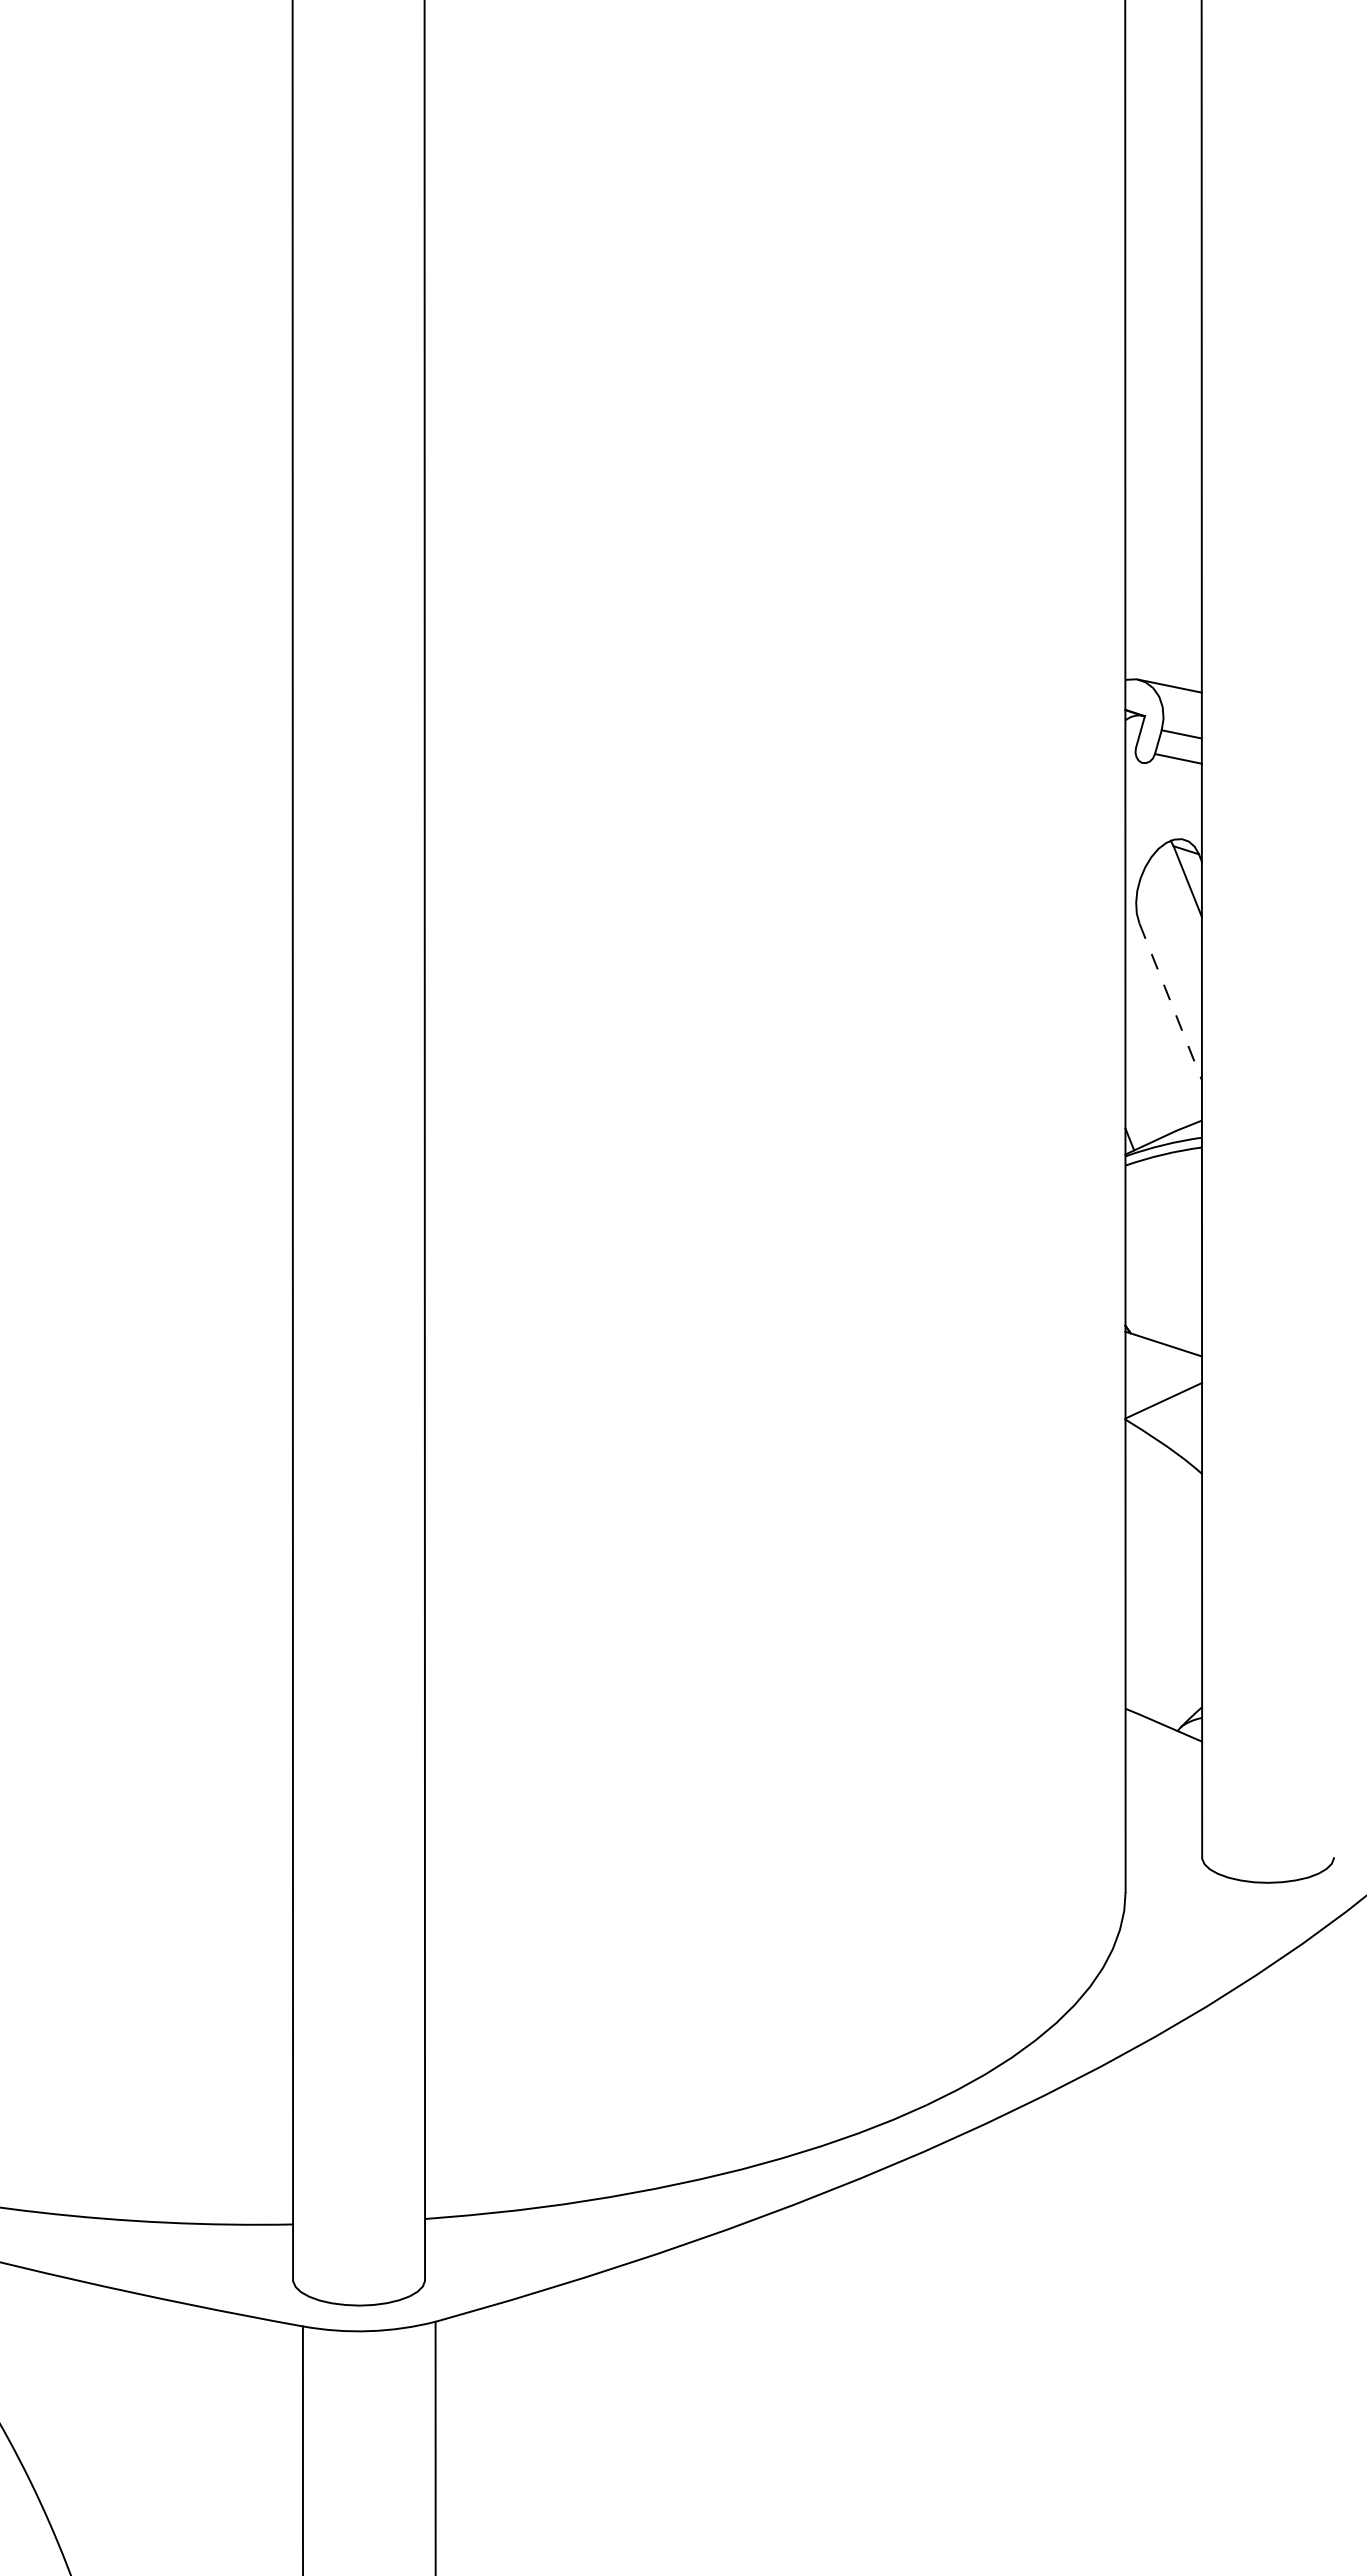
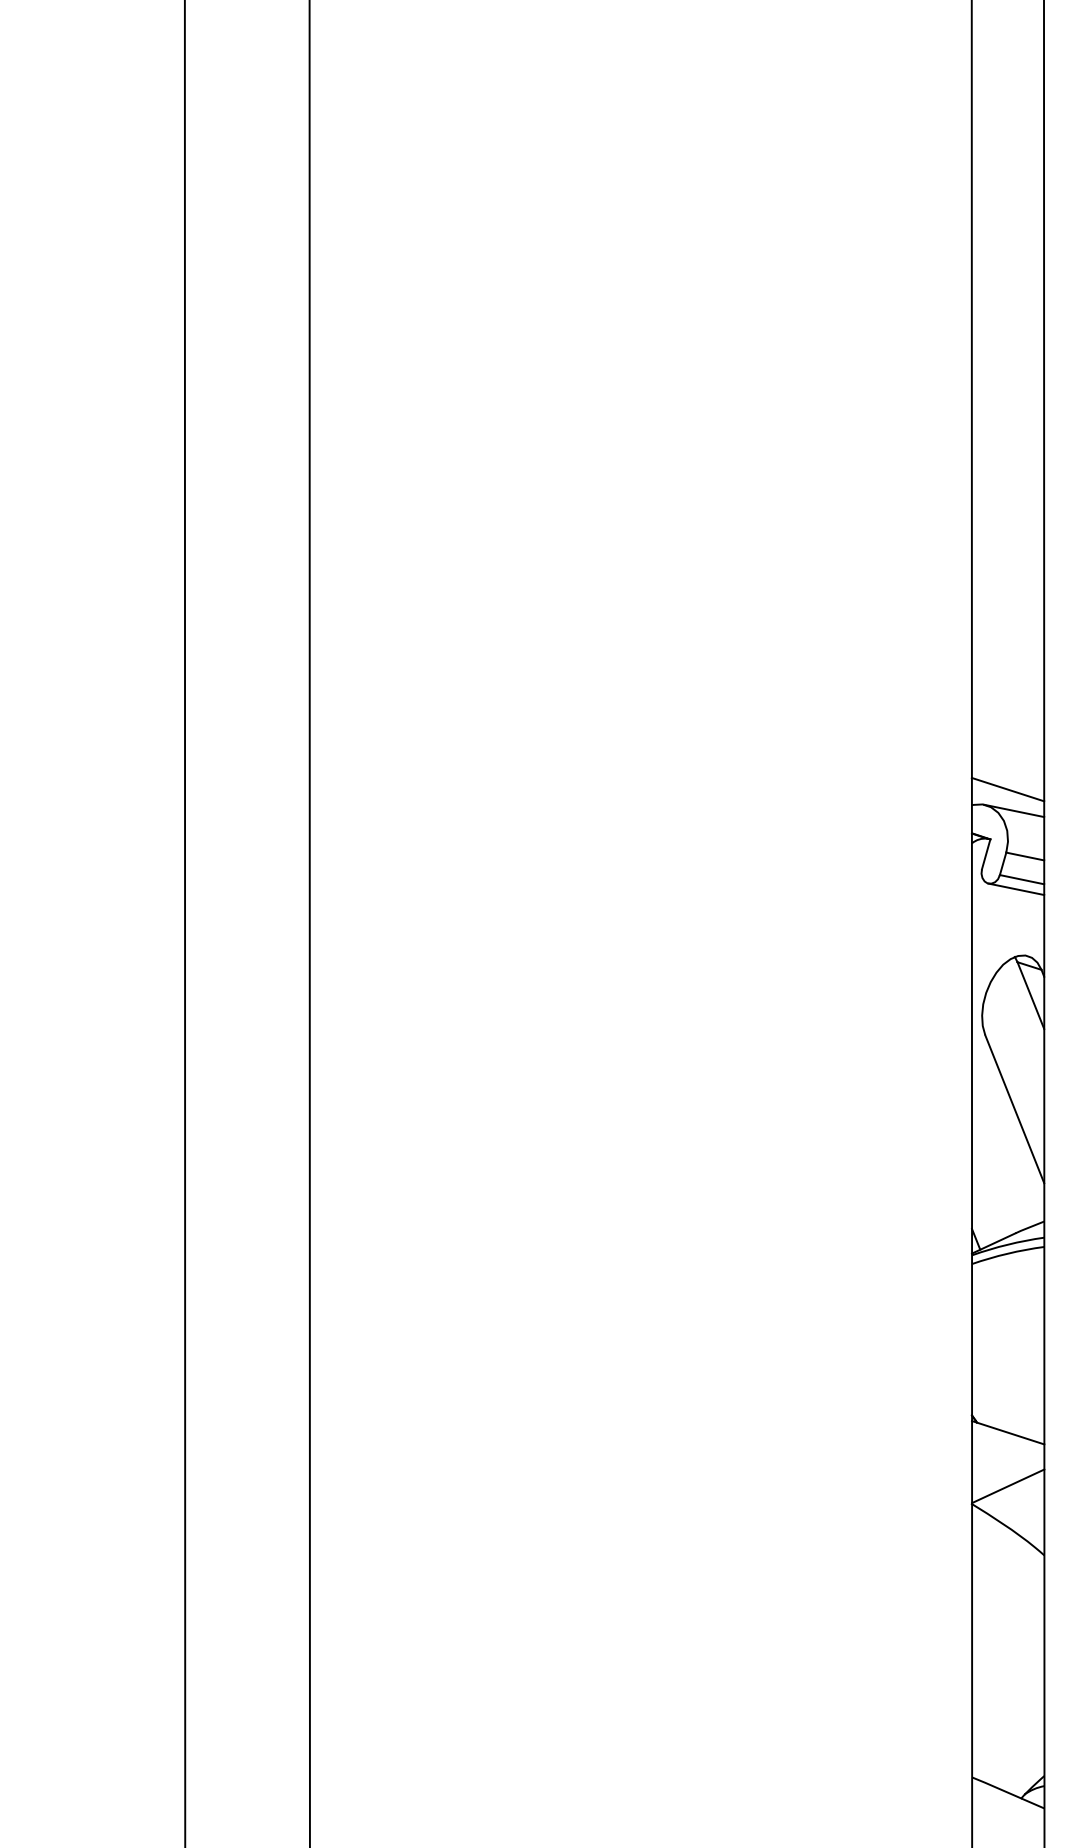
line: (1163, 663) -> (1007, 789), added
line: (1172, 769) -> (1016, 889), added
line: (1170, 1002) -> (1014, 1109), dashed -> solid

